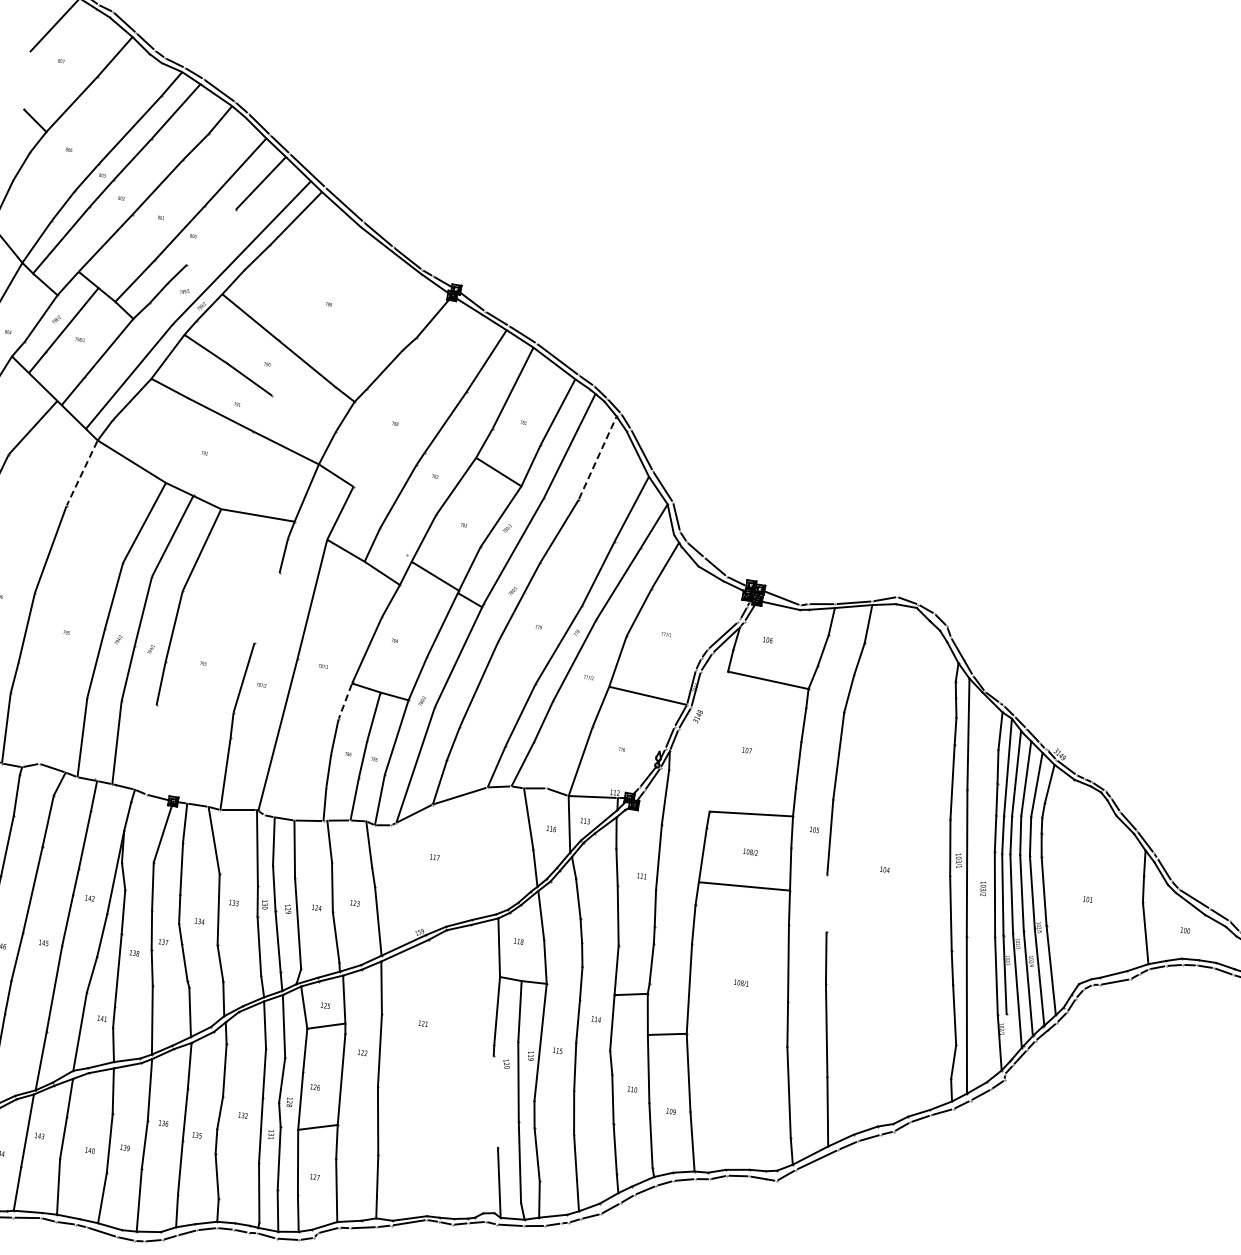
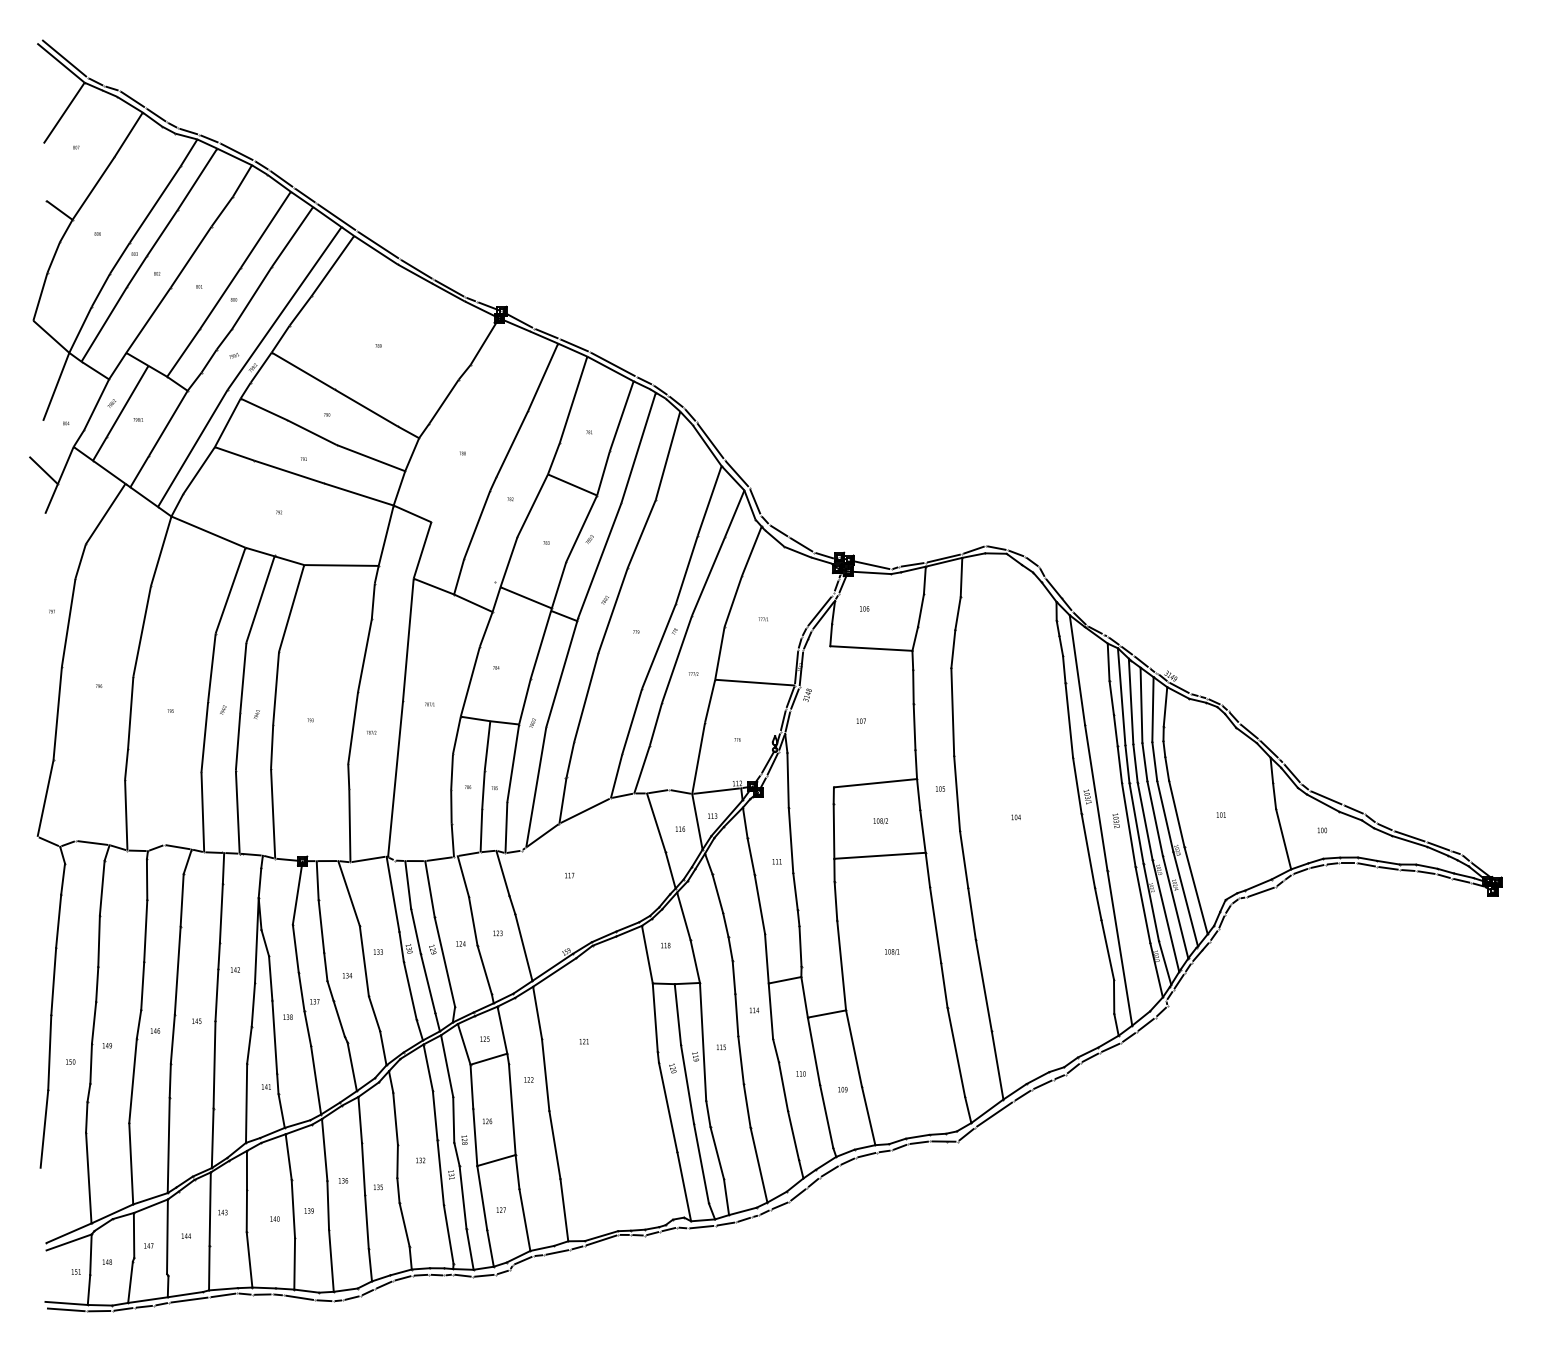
line: (211, 236) -> (251, 297), added
line: (303, 413) -> (370, 457), added
line: (598, 457) -> (668, 455), dashed -> solid
line: (82, 473) -> (161, 551), dashed -> solid
line: (266, 607) -> (364, 655), added
line: (344, 702) -> (456, 736), dashed -> solid
line: (152, 749) -> (273, 813), added
line: (827, 903) -> (964, 859), added
line: (1009, 1036) -> (1165, 962), added
line: (495, 1101) -> (667, 1107), added

